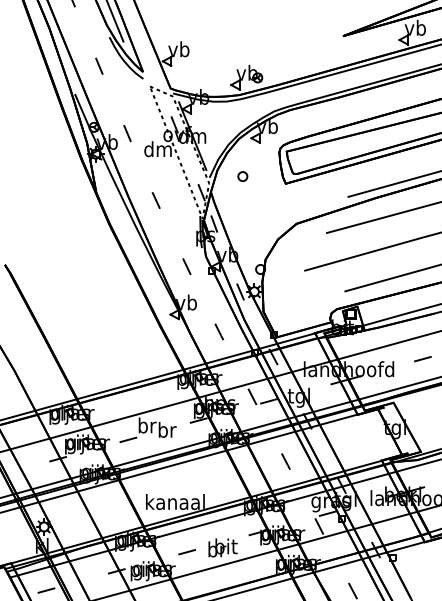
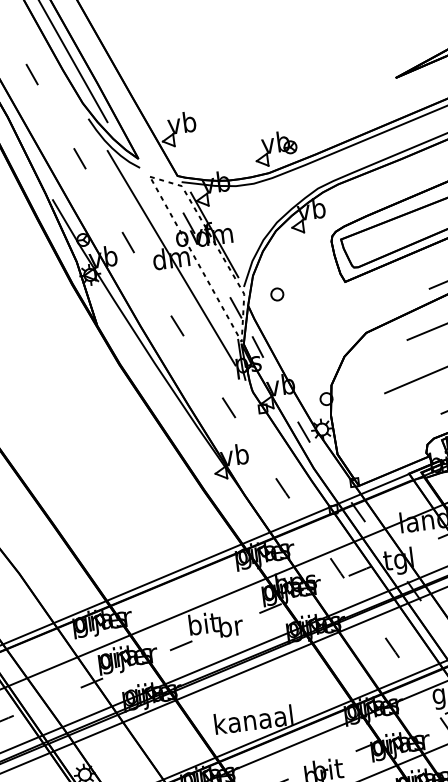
line: (157, 149) -> (170, 258), added
part: (242, 176) -> (276, 294), moved
text: (147, 425) -> (203, 623), br -> bit

